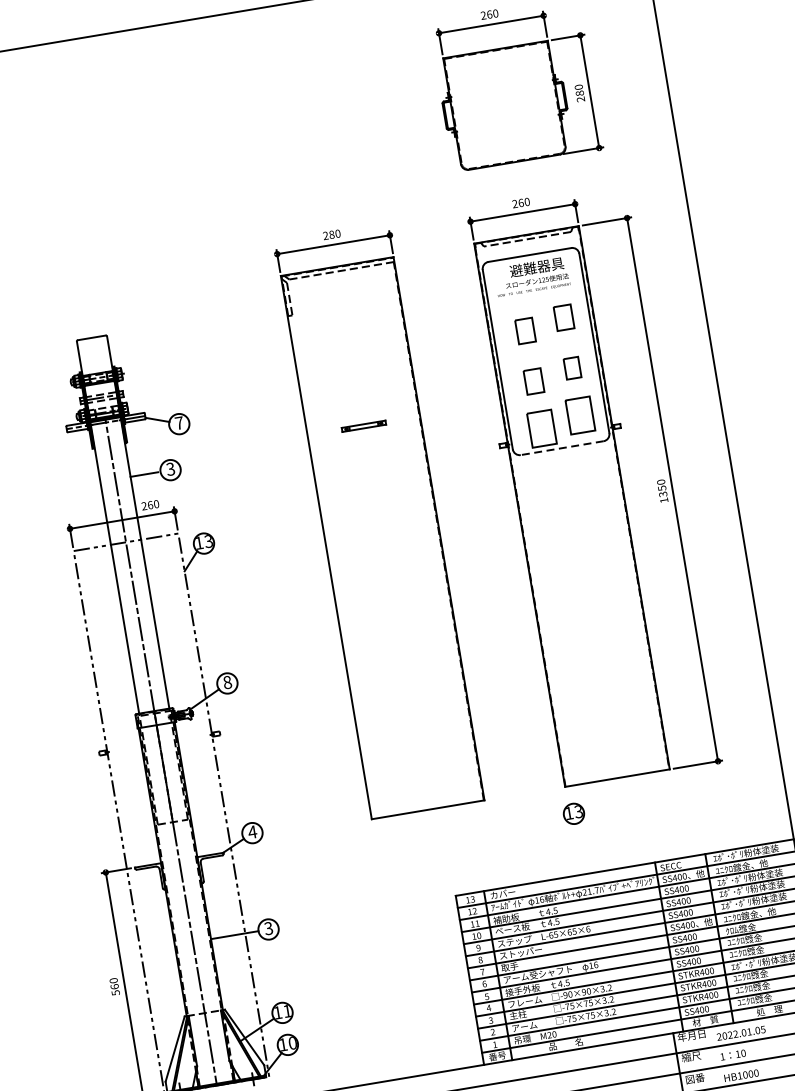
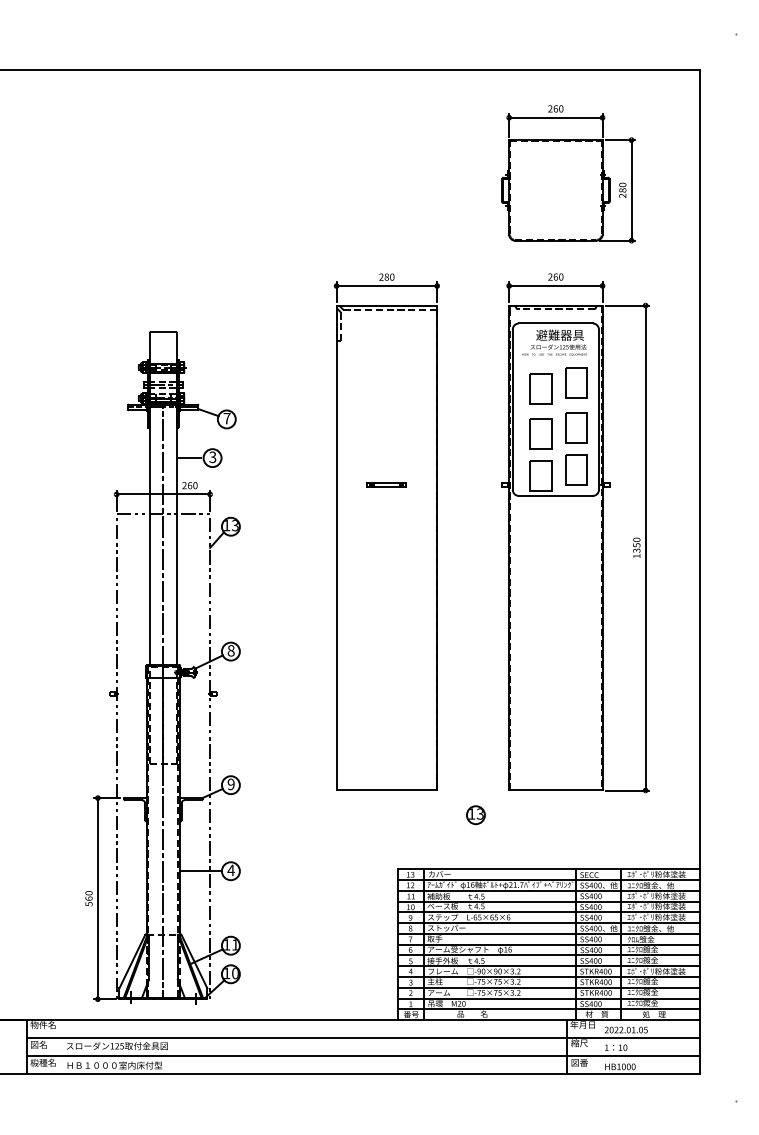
part: (564, 317) -> (576, 382), size x1.43
part: (524, 330) -> (540, 388), size x1.43
part: (572, 367) -> (576, 427), size x1.67
part: (533, 381) -> (540, 433), size x1.43
part: (363, 425) -> (386, 484), moved
line: (561, 447) -> (555, 495), dashed -> solid
part: (573, 814) -> (475, 815), moved
text: (251, 832) -> (230, 784), 4 -> 9
text: (267, 928) -> (230, 870), 3 -> 4

